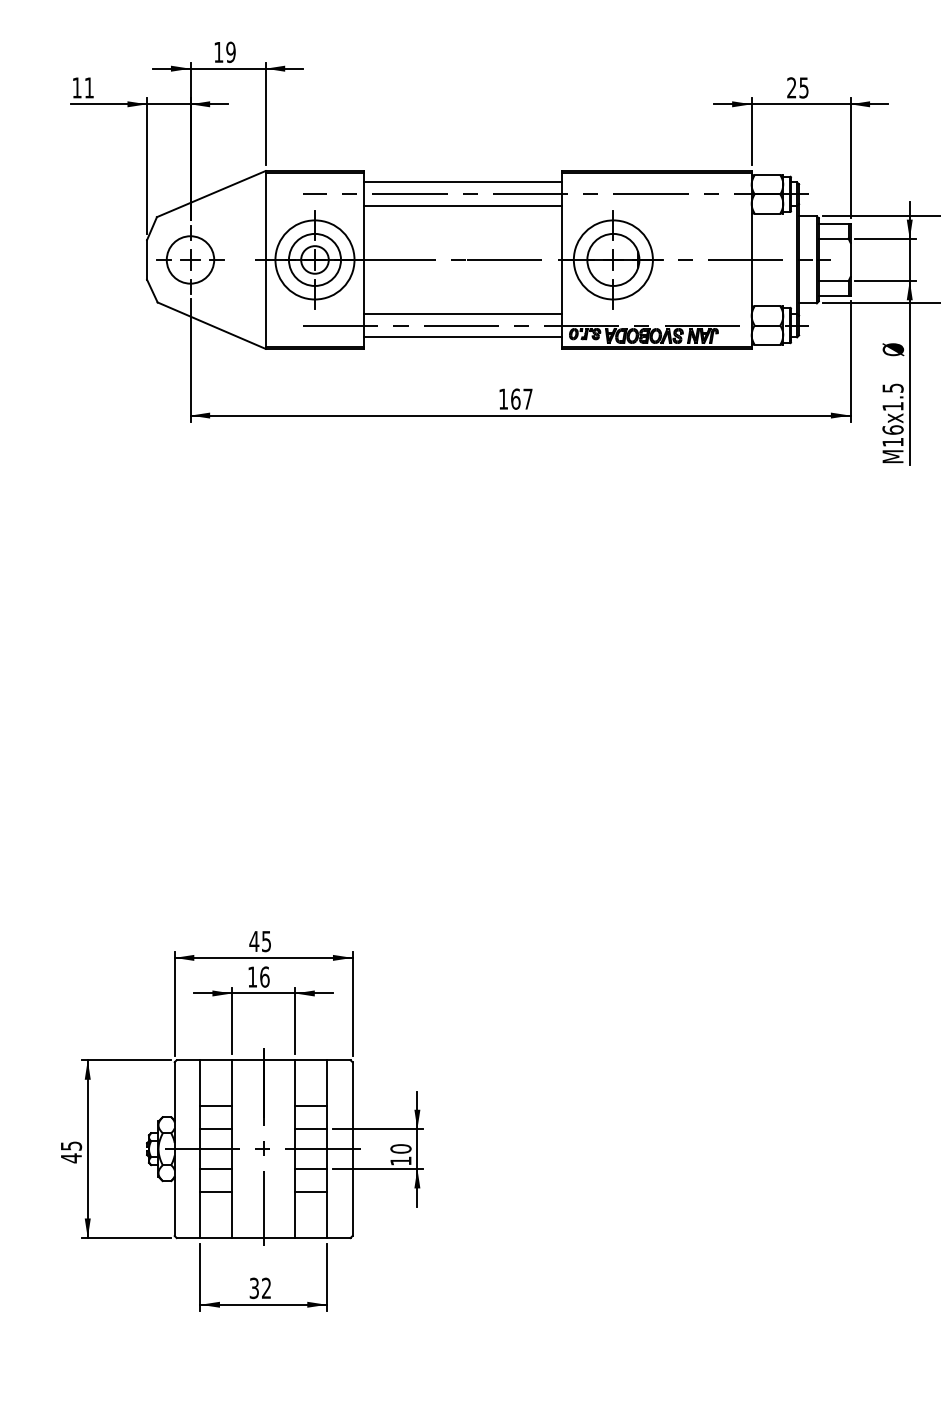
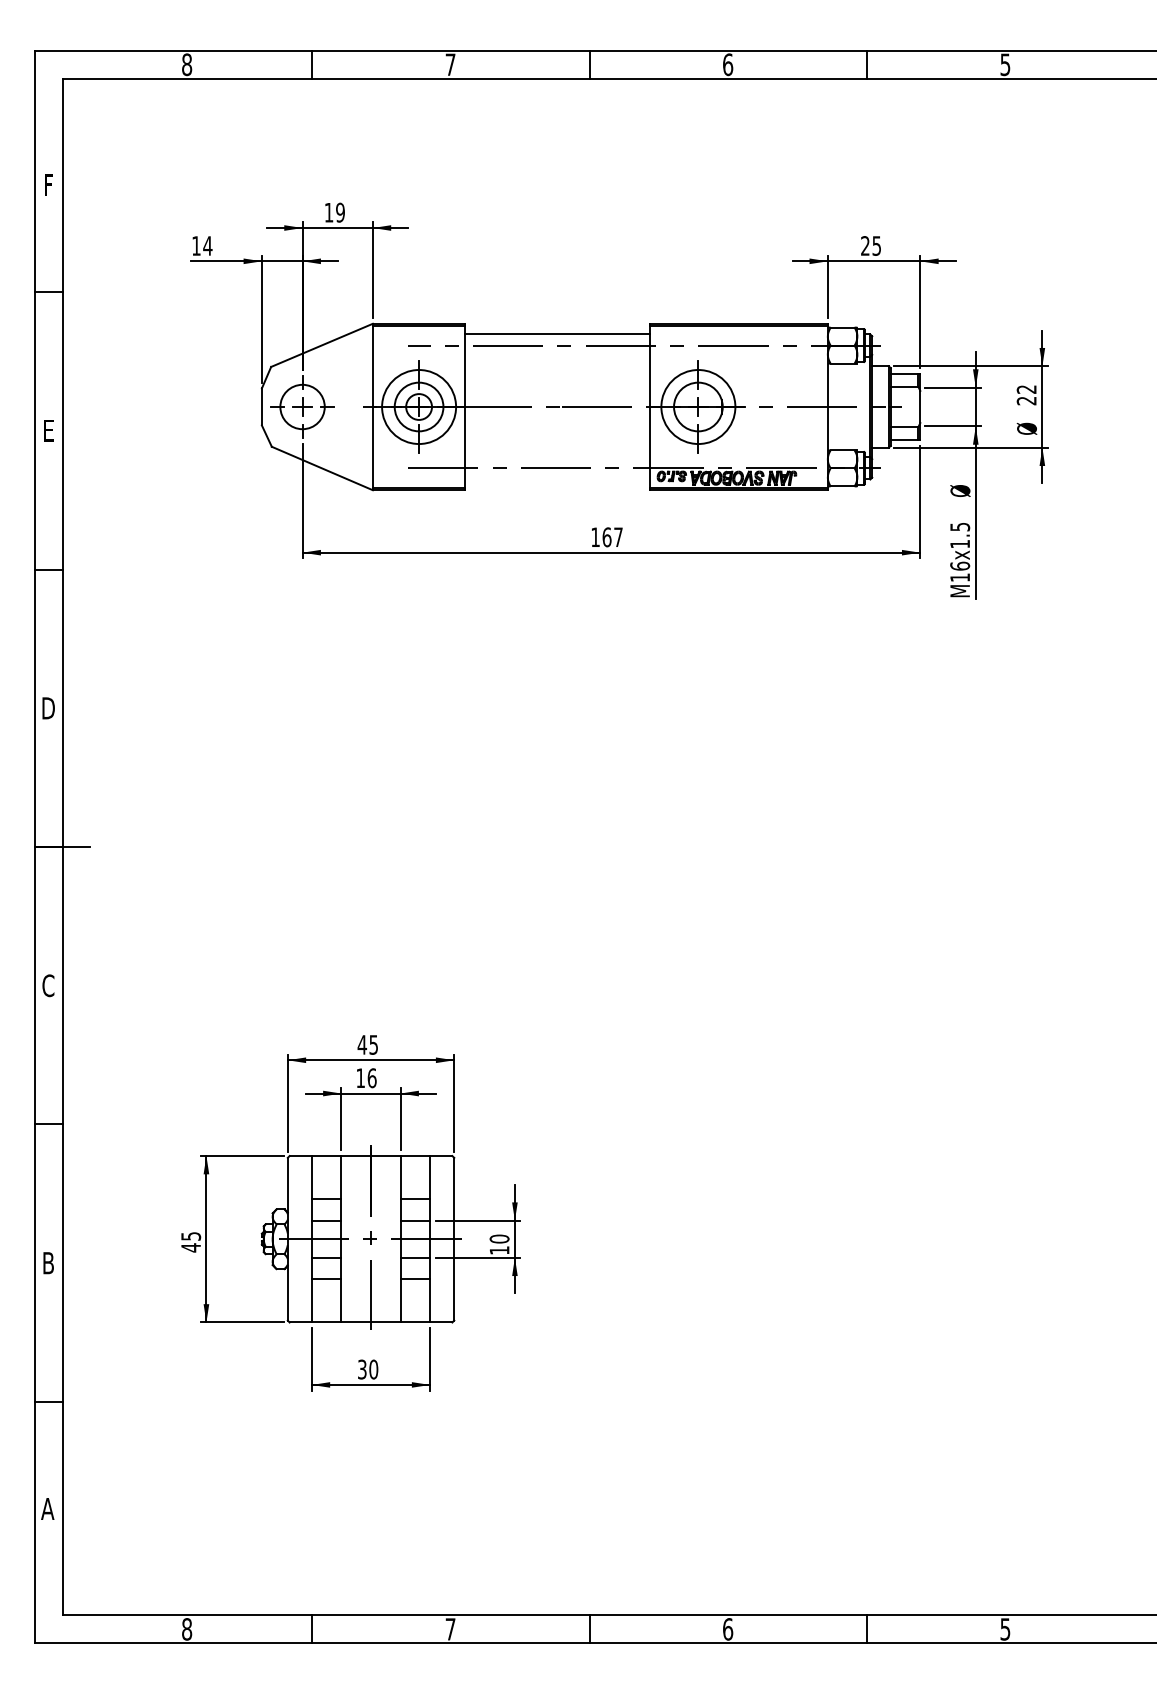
text: (88, 87) -> (207, 245), 11 -> 14
line: (462, 205) -> (557, 356), removed
line: (462, 313) -> (557, 457), removed
line: (462, 337) -> (557, 479), removed
text: (266, 1288) -> (373, 1369), 32 -> 30

